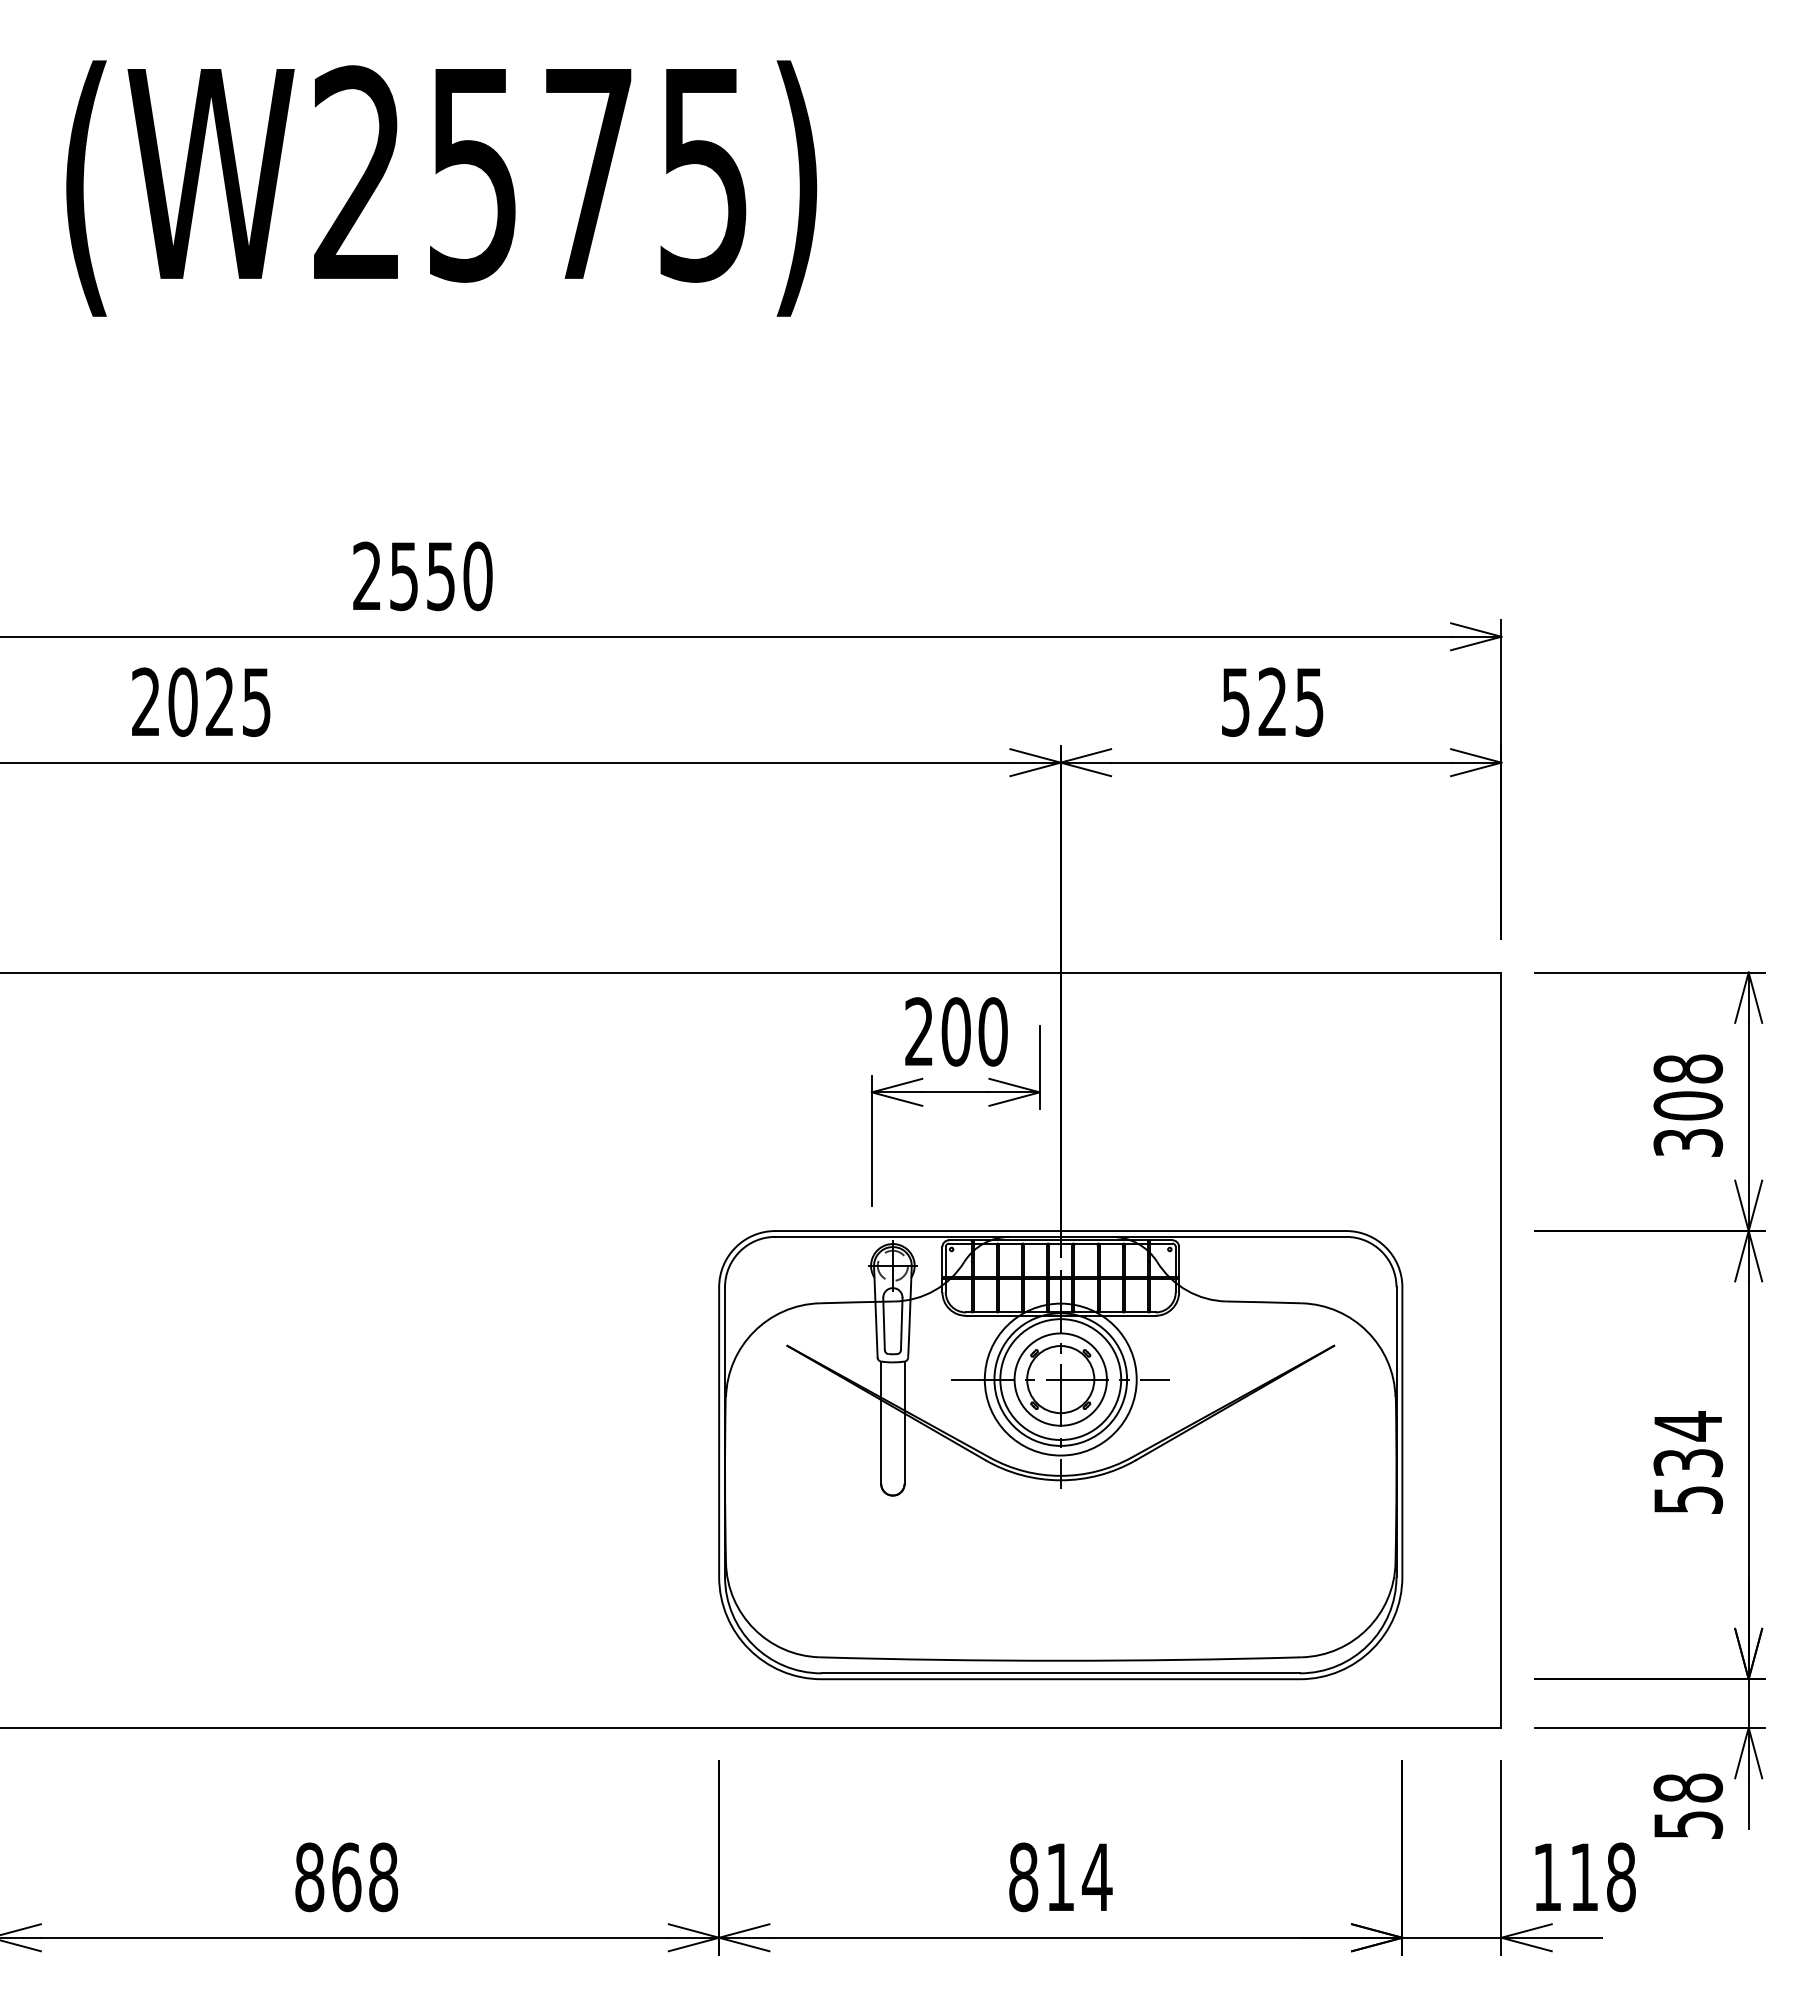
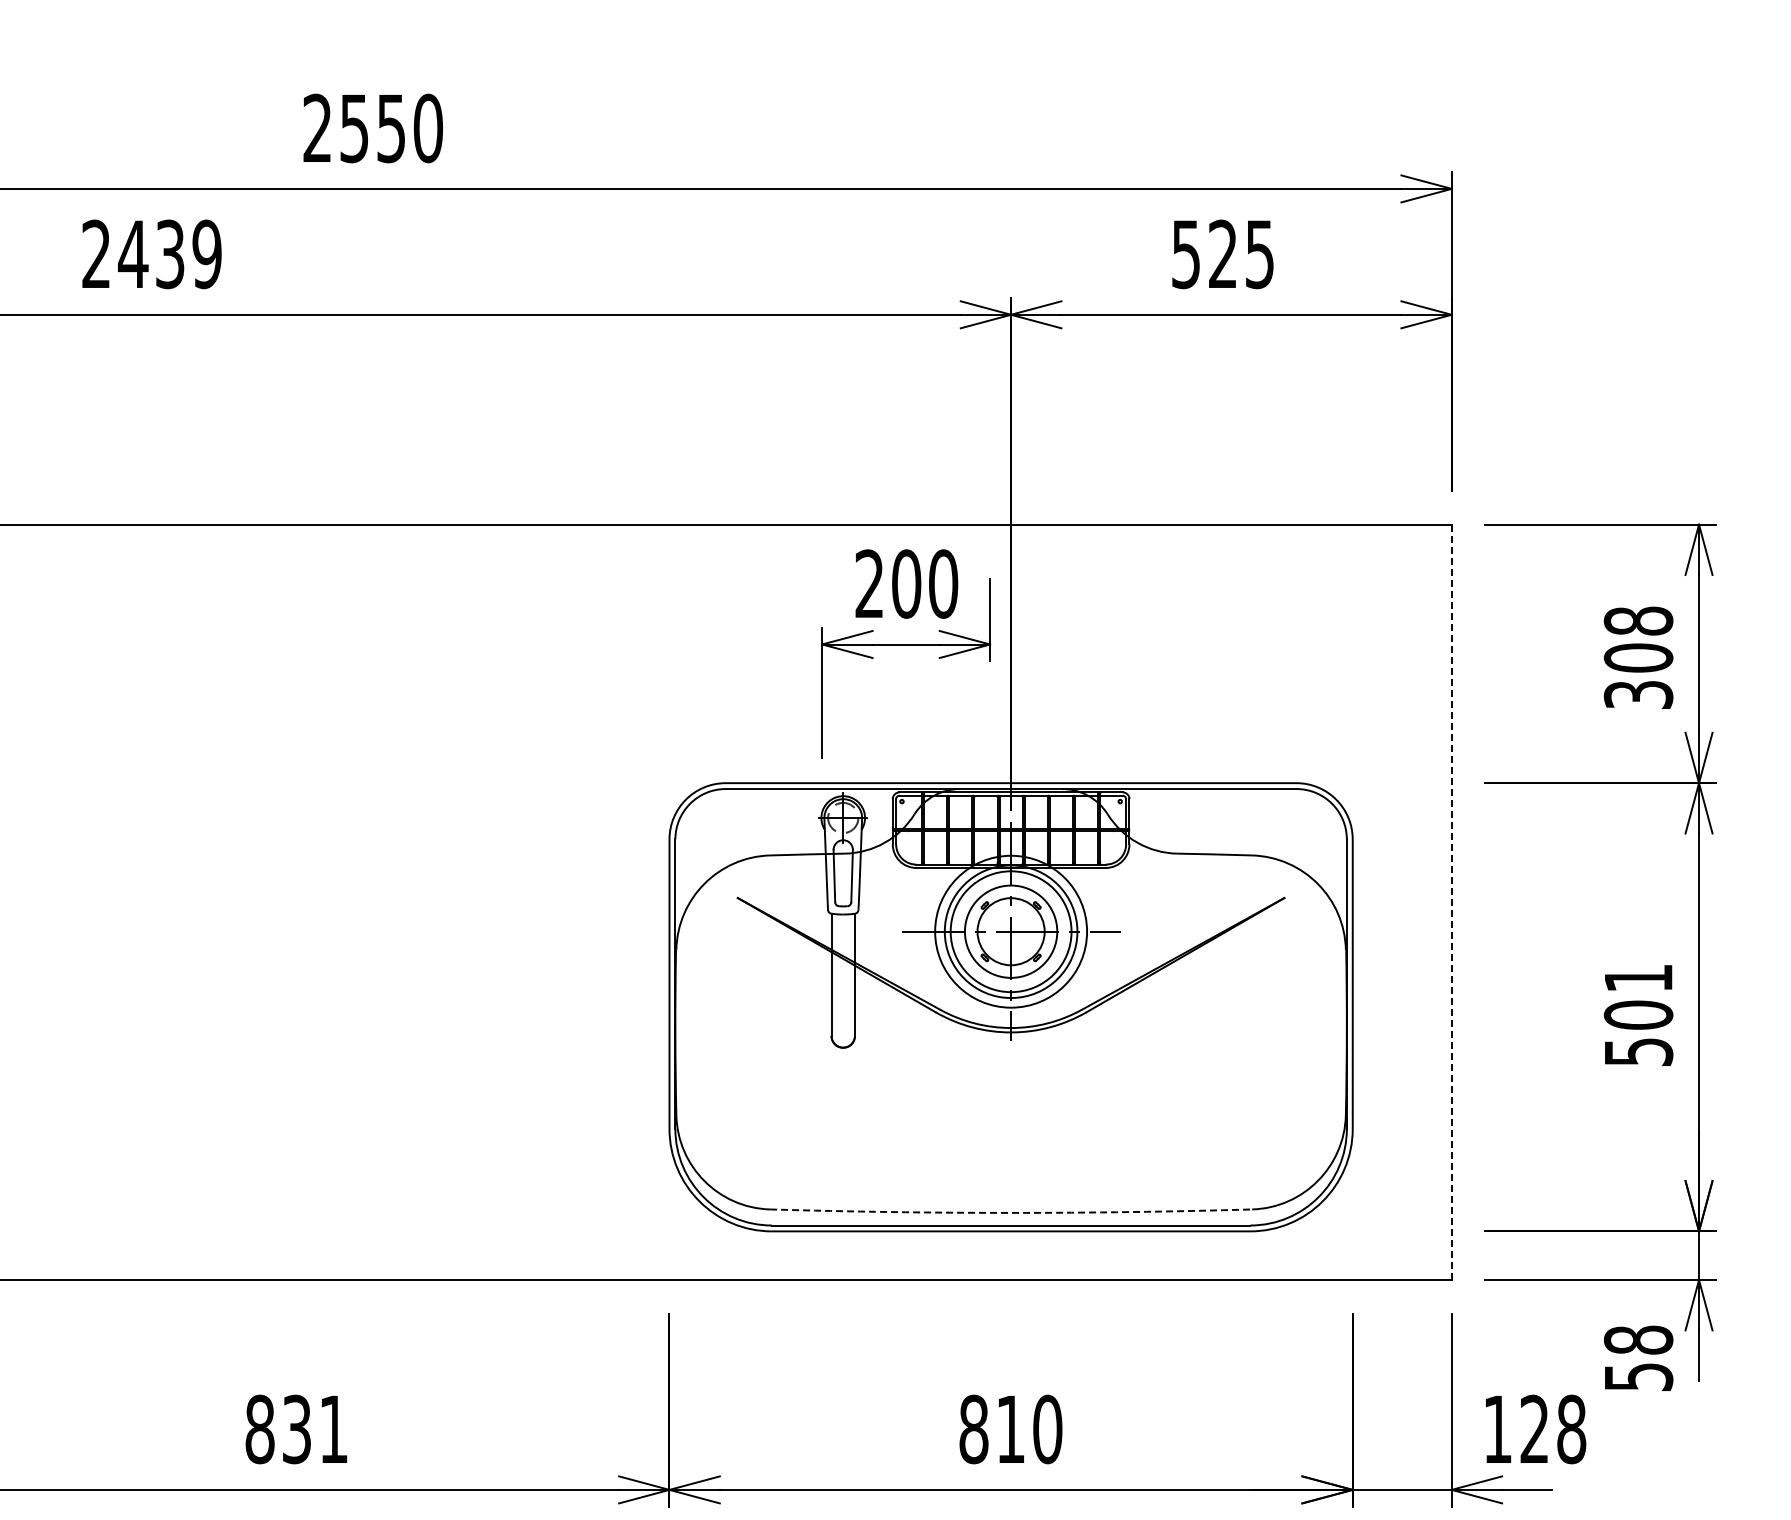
text: (219, 701) -> (169, 253), 2025 -> 2439
line: (1501, 1350) -> (1451, 902), solid -> dashed
text: (1688, 1444) -> (1638, 996), 534 -> 501
arc: (1060, 1660) -> (1010, 1212), solid -> dashed
text: (1583, 1876) -> (1533, 1428), 118 -> 128
text: (365, 1877) -> (315, 1429), 868 -> 831
text: (1097, 1877) -> (1047, 1429), 814 -> 810

